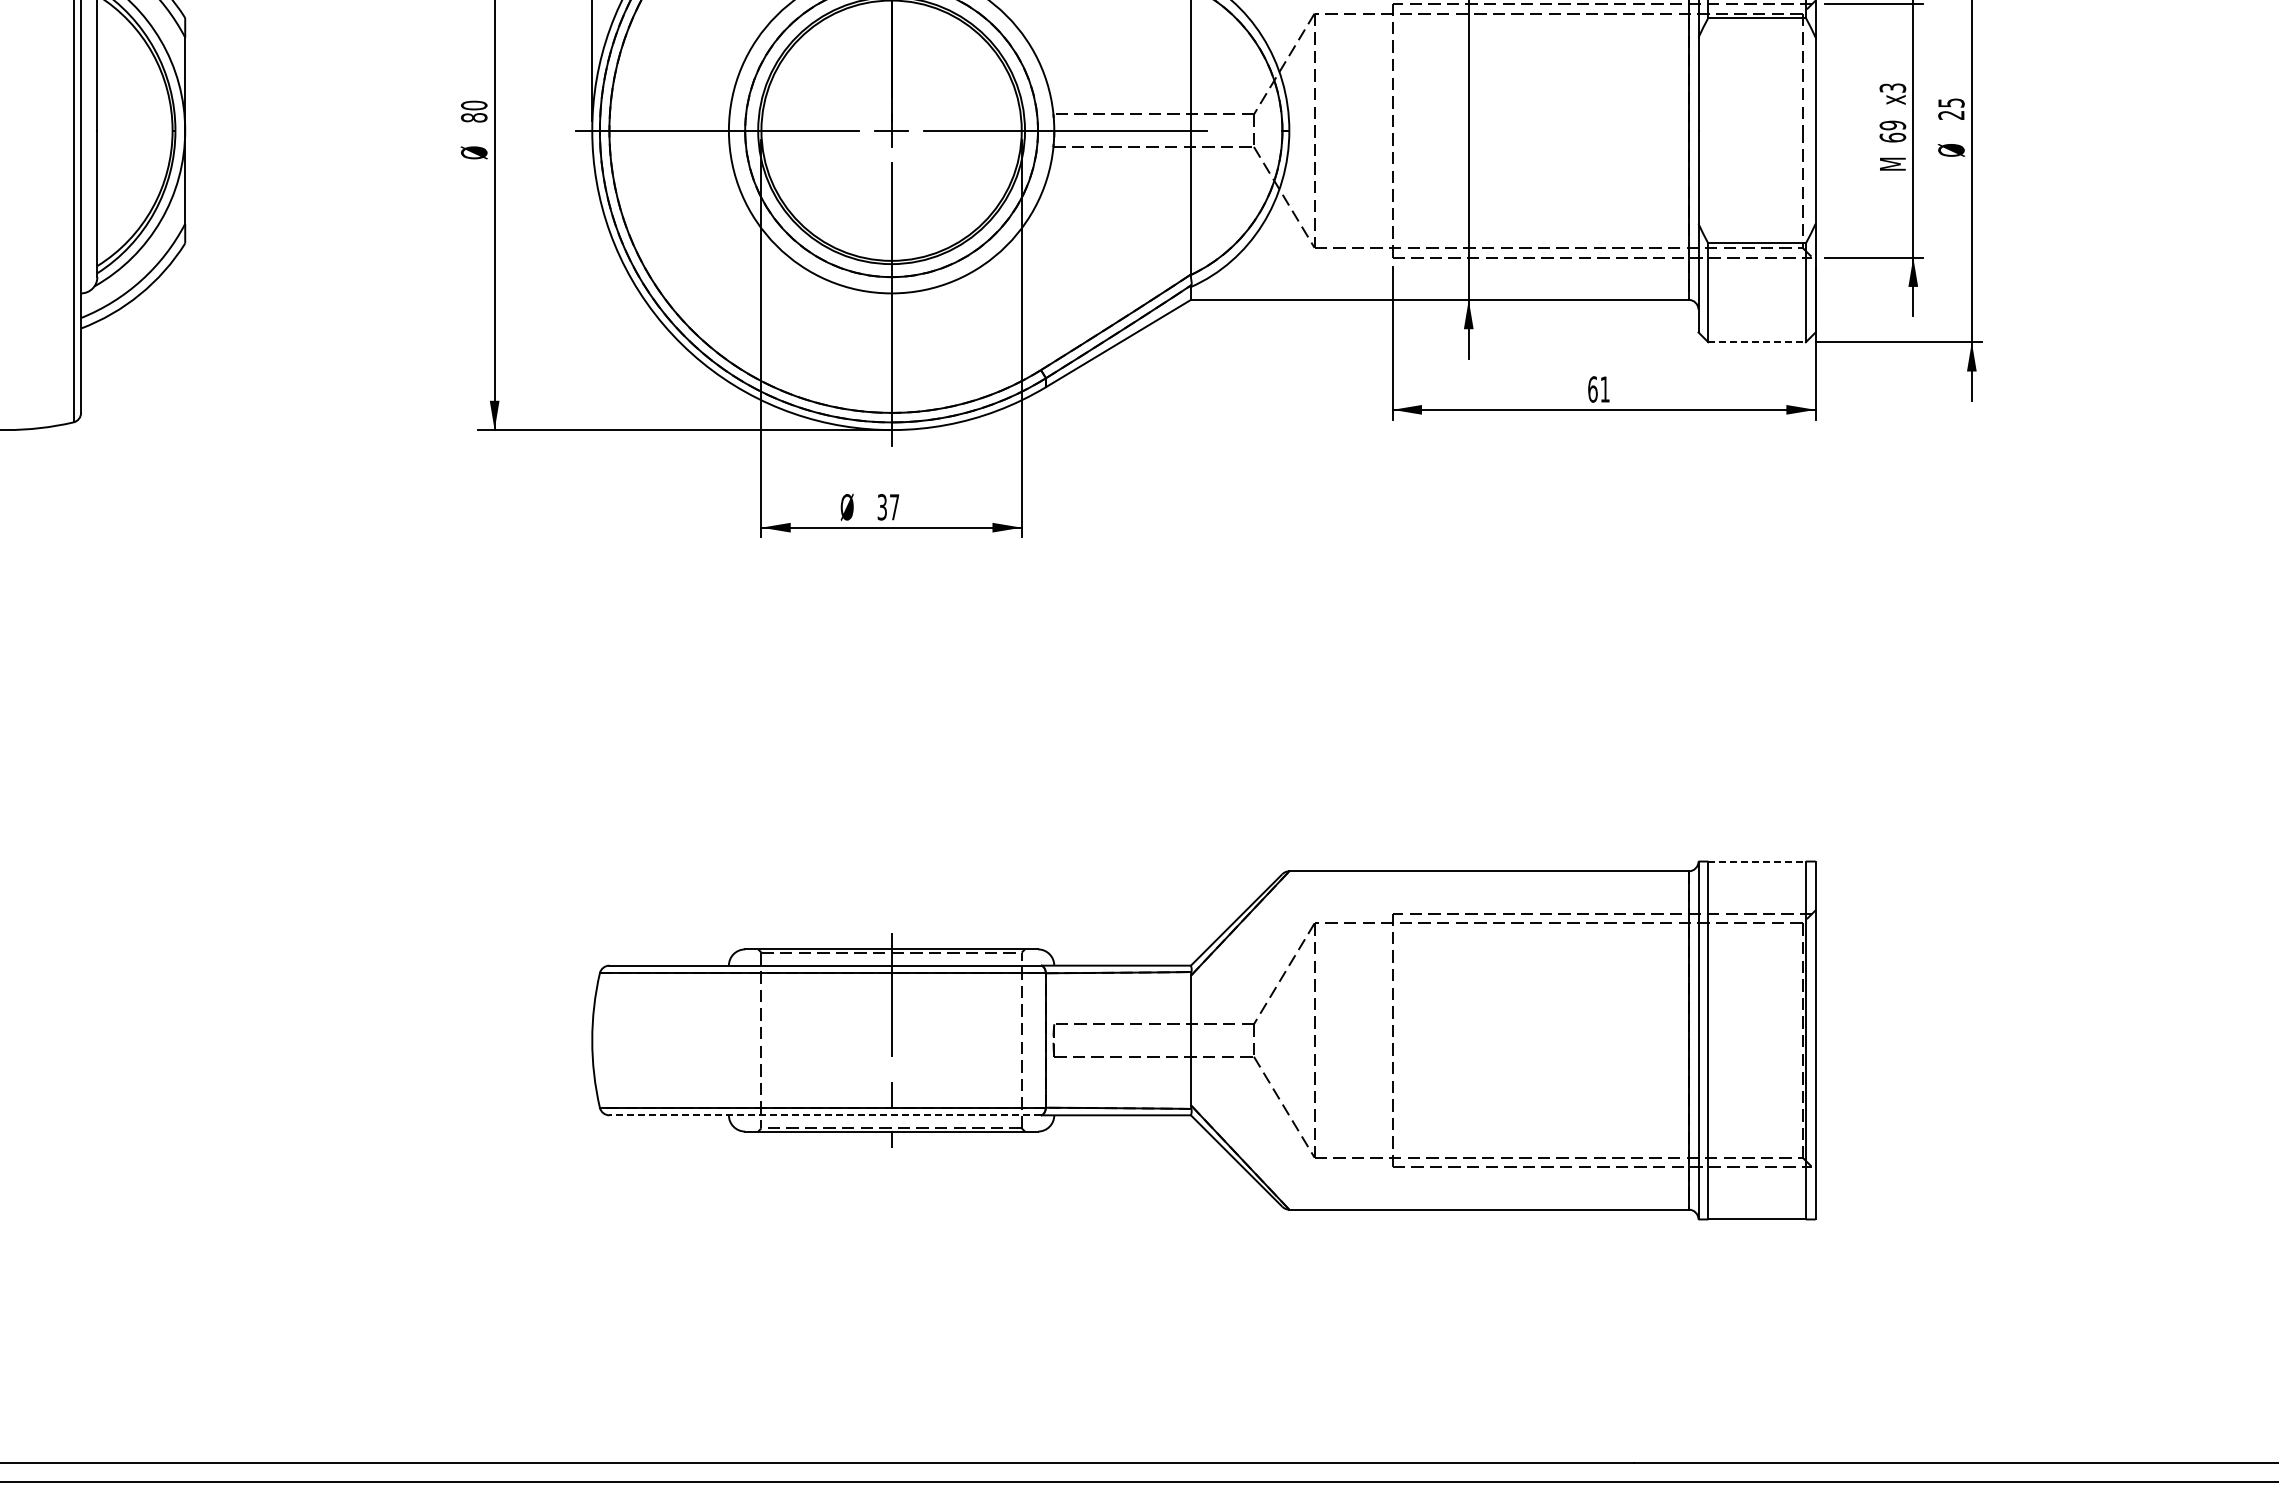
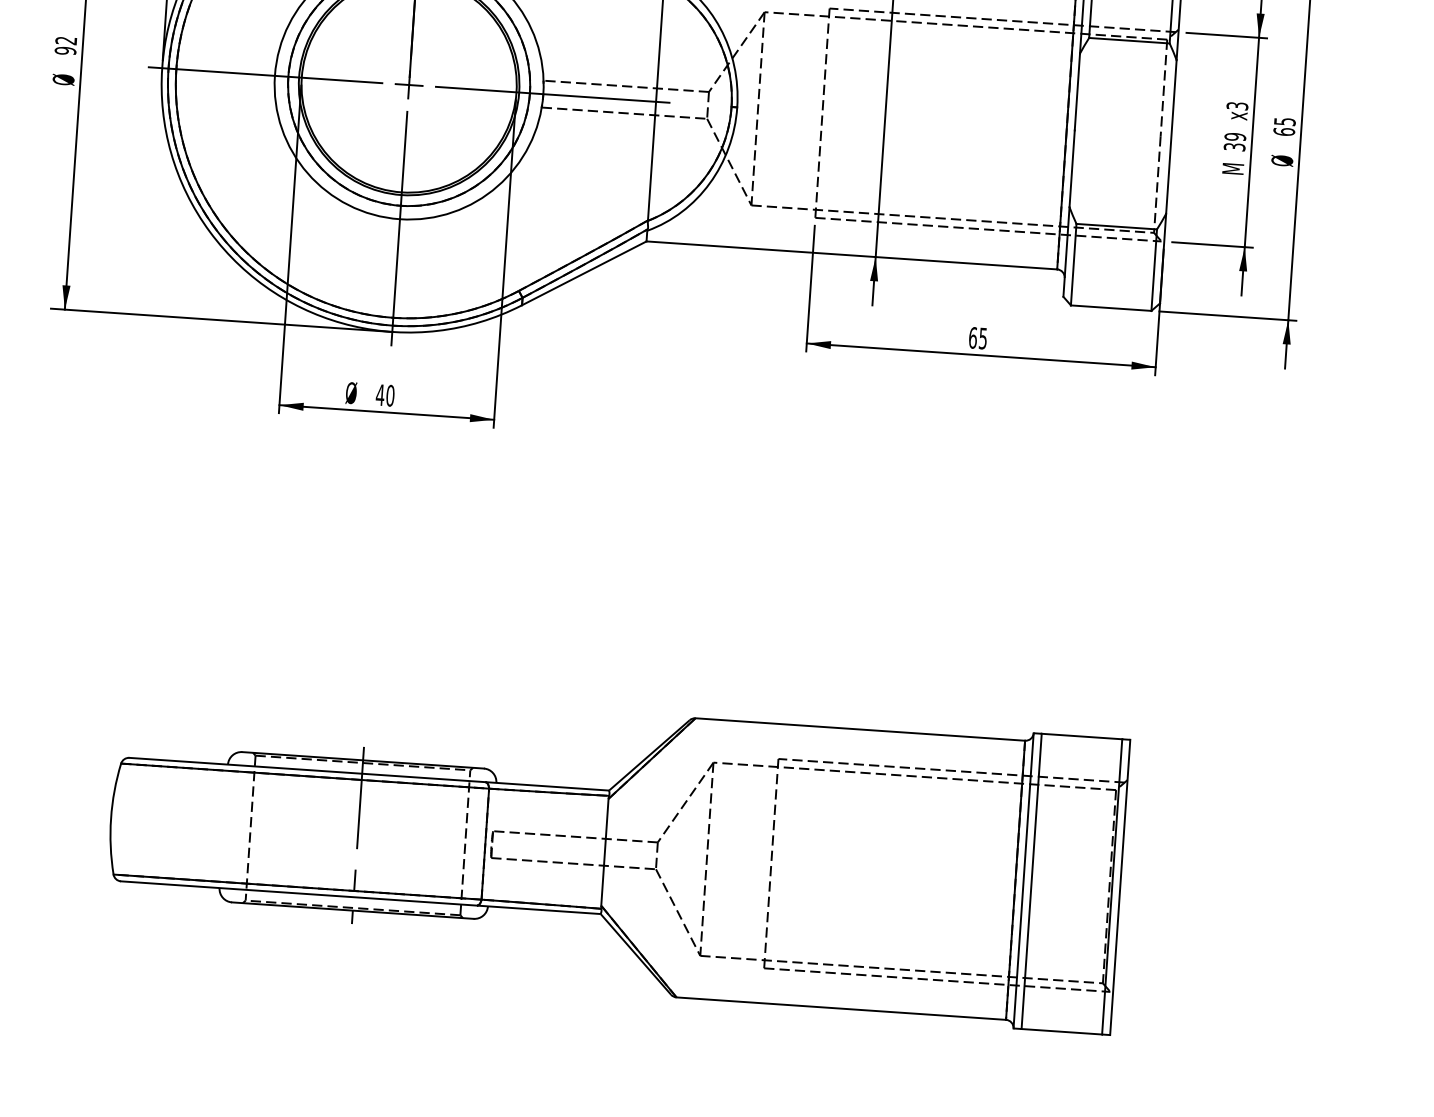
text: (474, 111) -> (66, 45), 80 -> 92
text: (1951, 114) -> (1284, 131), 25 -> 65
text: (1892, 137) -> (1234, 146), 69 -> 39
line: (1757, 342) -> (1111, 308), dashed -> solid
text: (1604, 389) -> (982, 338), 61 -> 65
text: (888, 507) -> (385, 395), 37 -> 40
line: (1757, 861) -> (1082, 736), dashed -> solid
line: (825, 1115) -> (299, 893), dashed -> solid

